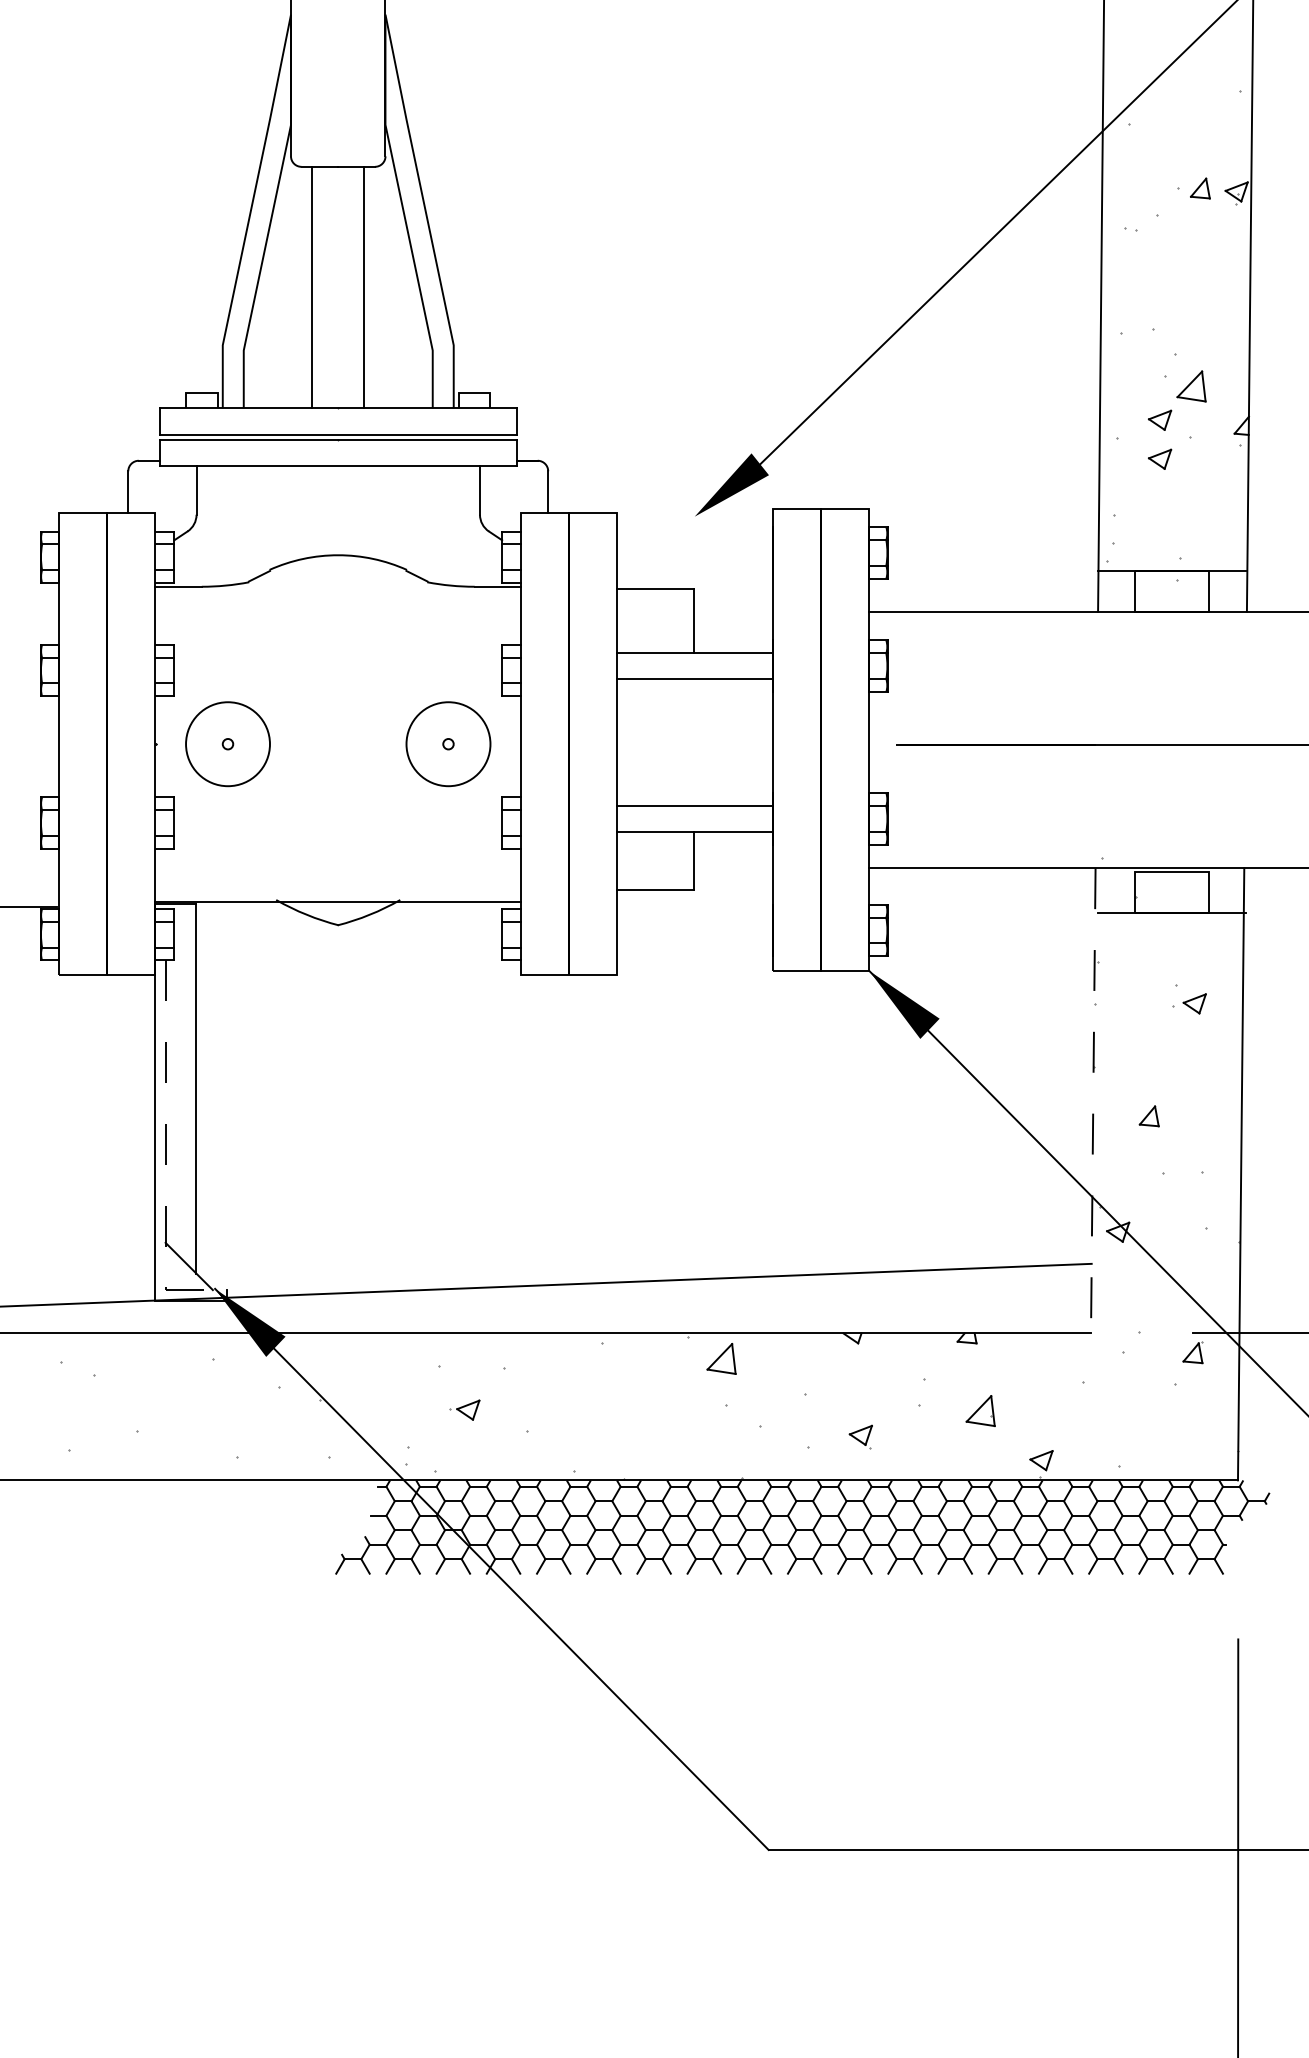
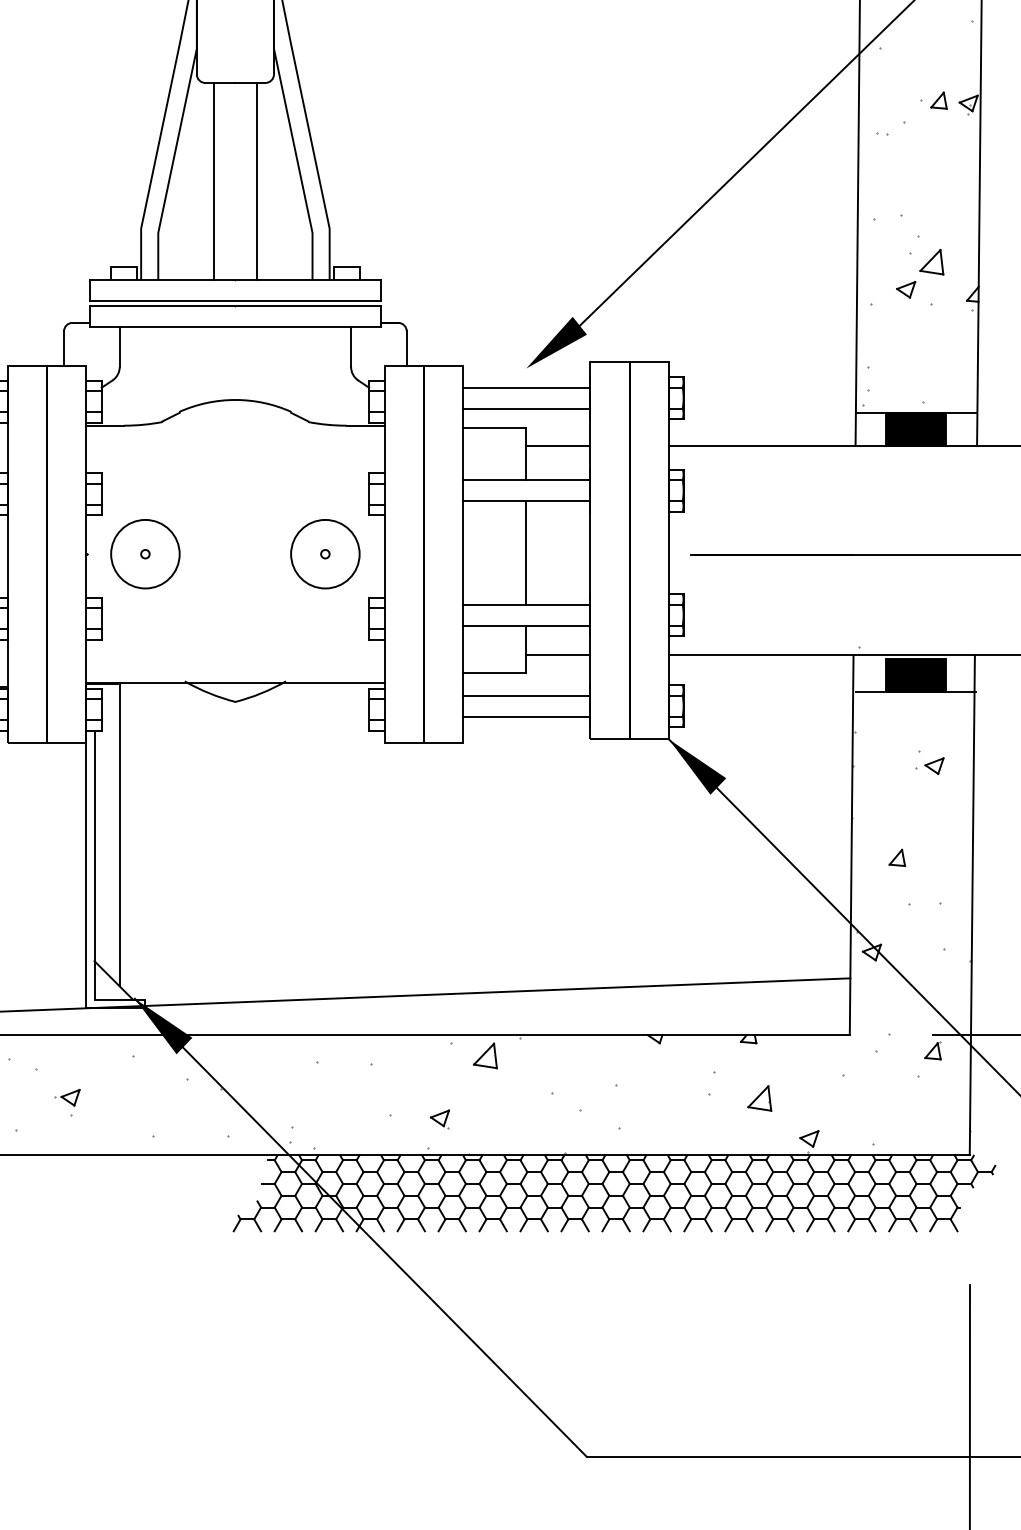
part: (1160, 458) -> (906, 321), removed
line: (695, 540) -> (526, 387), added
line: (695, 565) -> (526, 408), added
fill: (1171, 590) -> (915, 428), added
line: (732, 611) -> (557, 445), added
line: (694, 742) -> (526, 552), added
line: (732, 868) -> (557, 655), added
fill: (1171, 892) -> (915, 675), added
line: (695, 917) -> (526, 695), added
line: (695, 943) -> (526, 716), added
line: (1093, 1100) -> (851, 845), dashed -> solid
line: (165, 1157) -> (94, 891), dashed -> solid
part: (721, 1358) -> (485, 1055), moved
part: (464, 1409) -> (67, 1097), moved
part: (860, 1436) -> (439, 1119), moved

